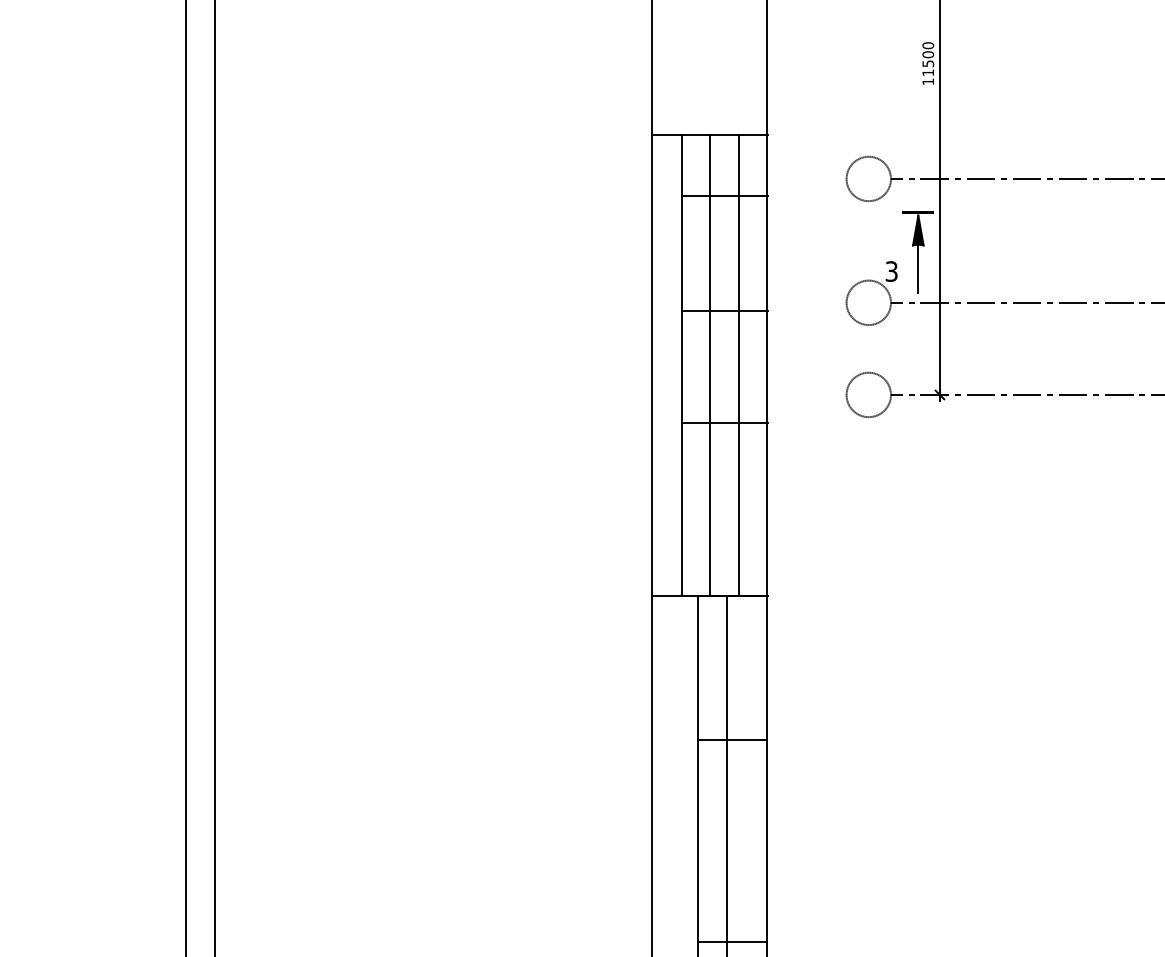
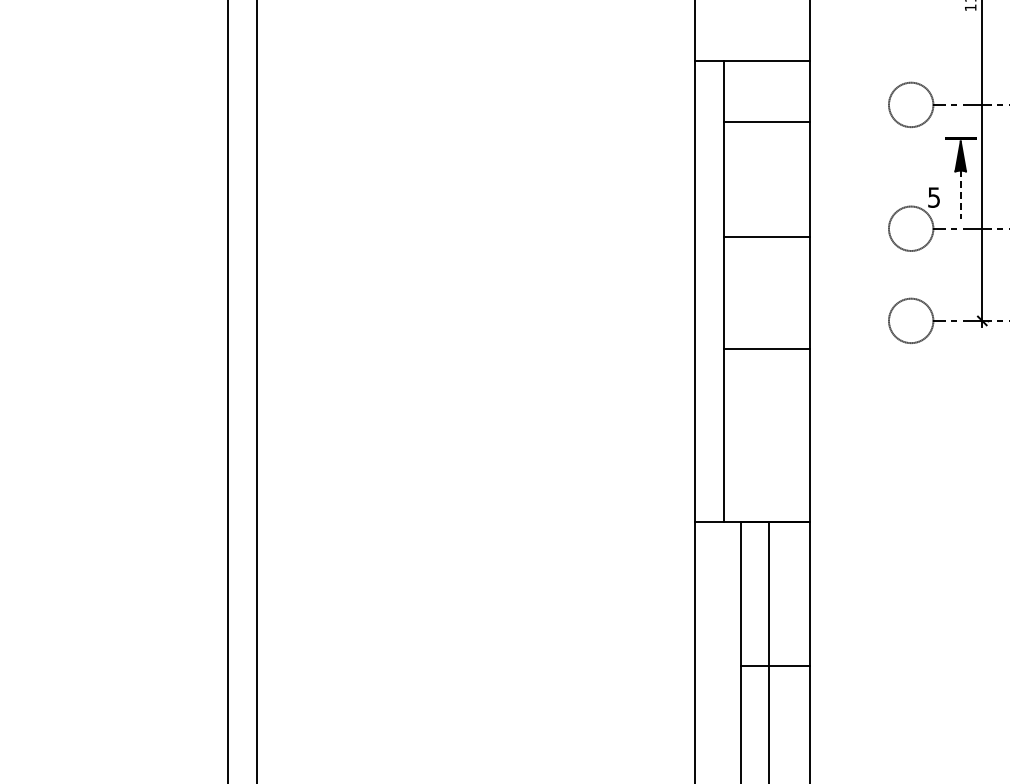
line: (918, 269) -> (960, 195), solid -> dashed
text: (891, 271) -> (933, 197), 3 -> 5
line: (710, 365) -> (752, 291), removed
line: (739, 365) -> (781, 291), removed

